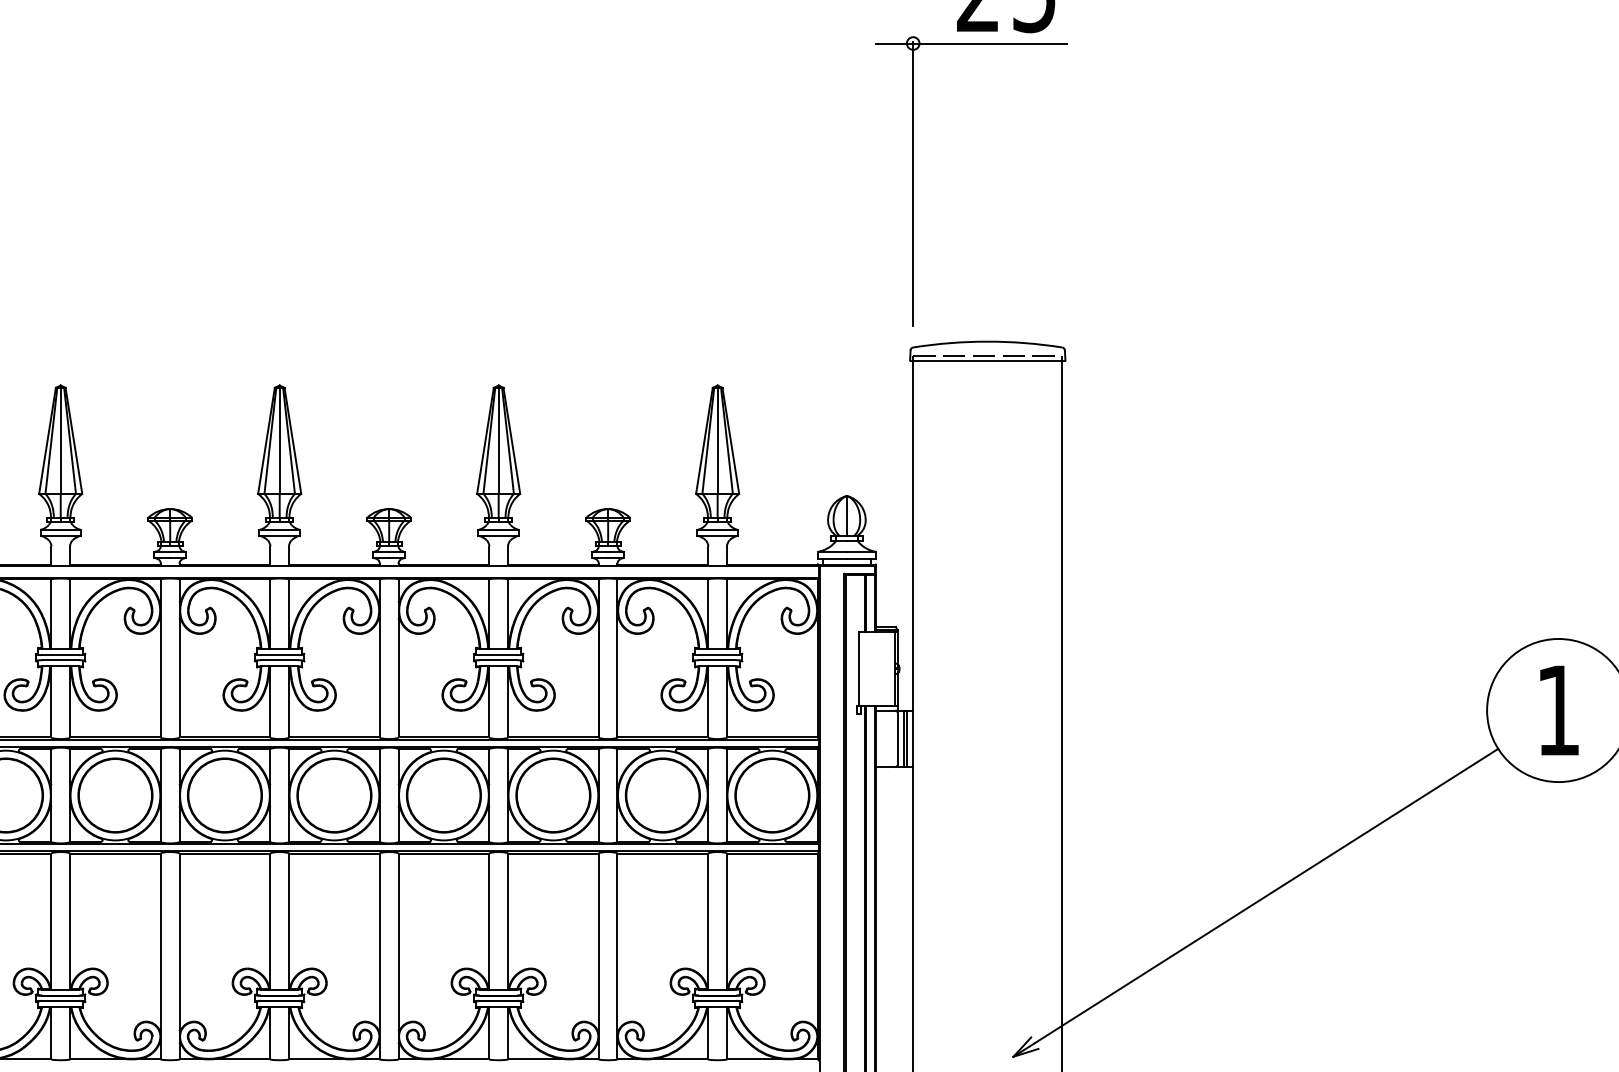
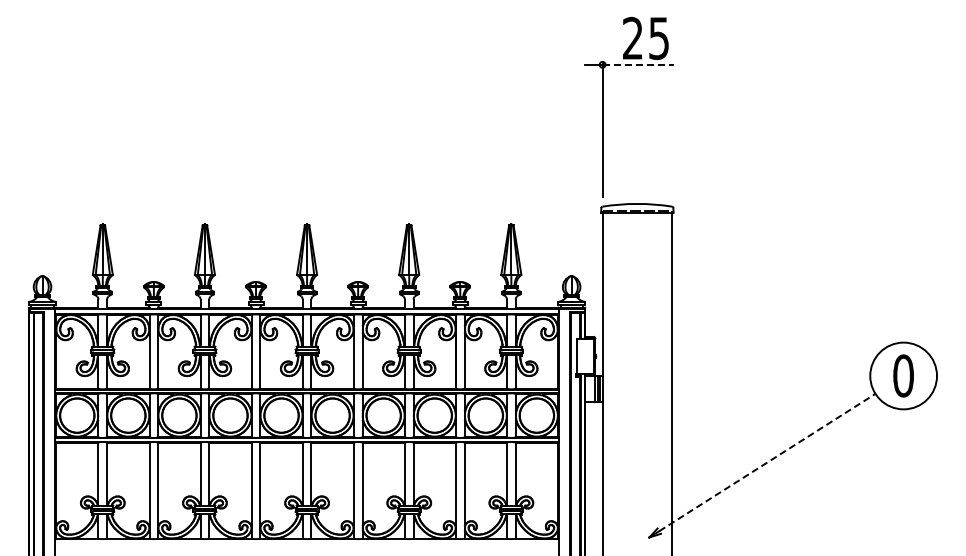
line: (990, 42) -> (638, 64), solid -> dashed
text: (1558, 709) -> (903, 375), 1 -> 0
line: (1266, 896) -> (767, 462), solid -> dashed

